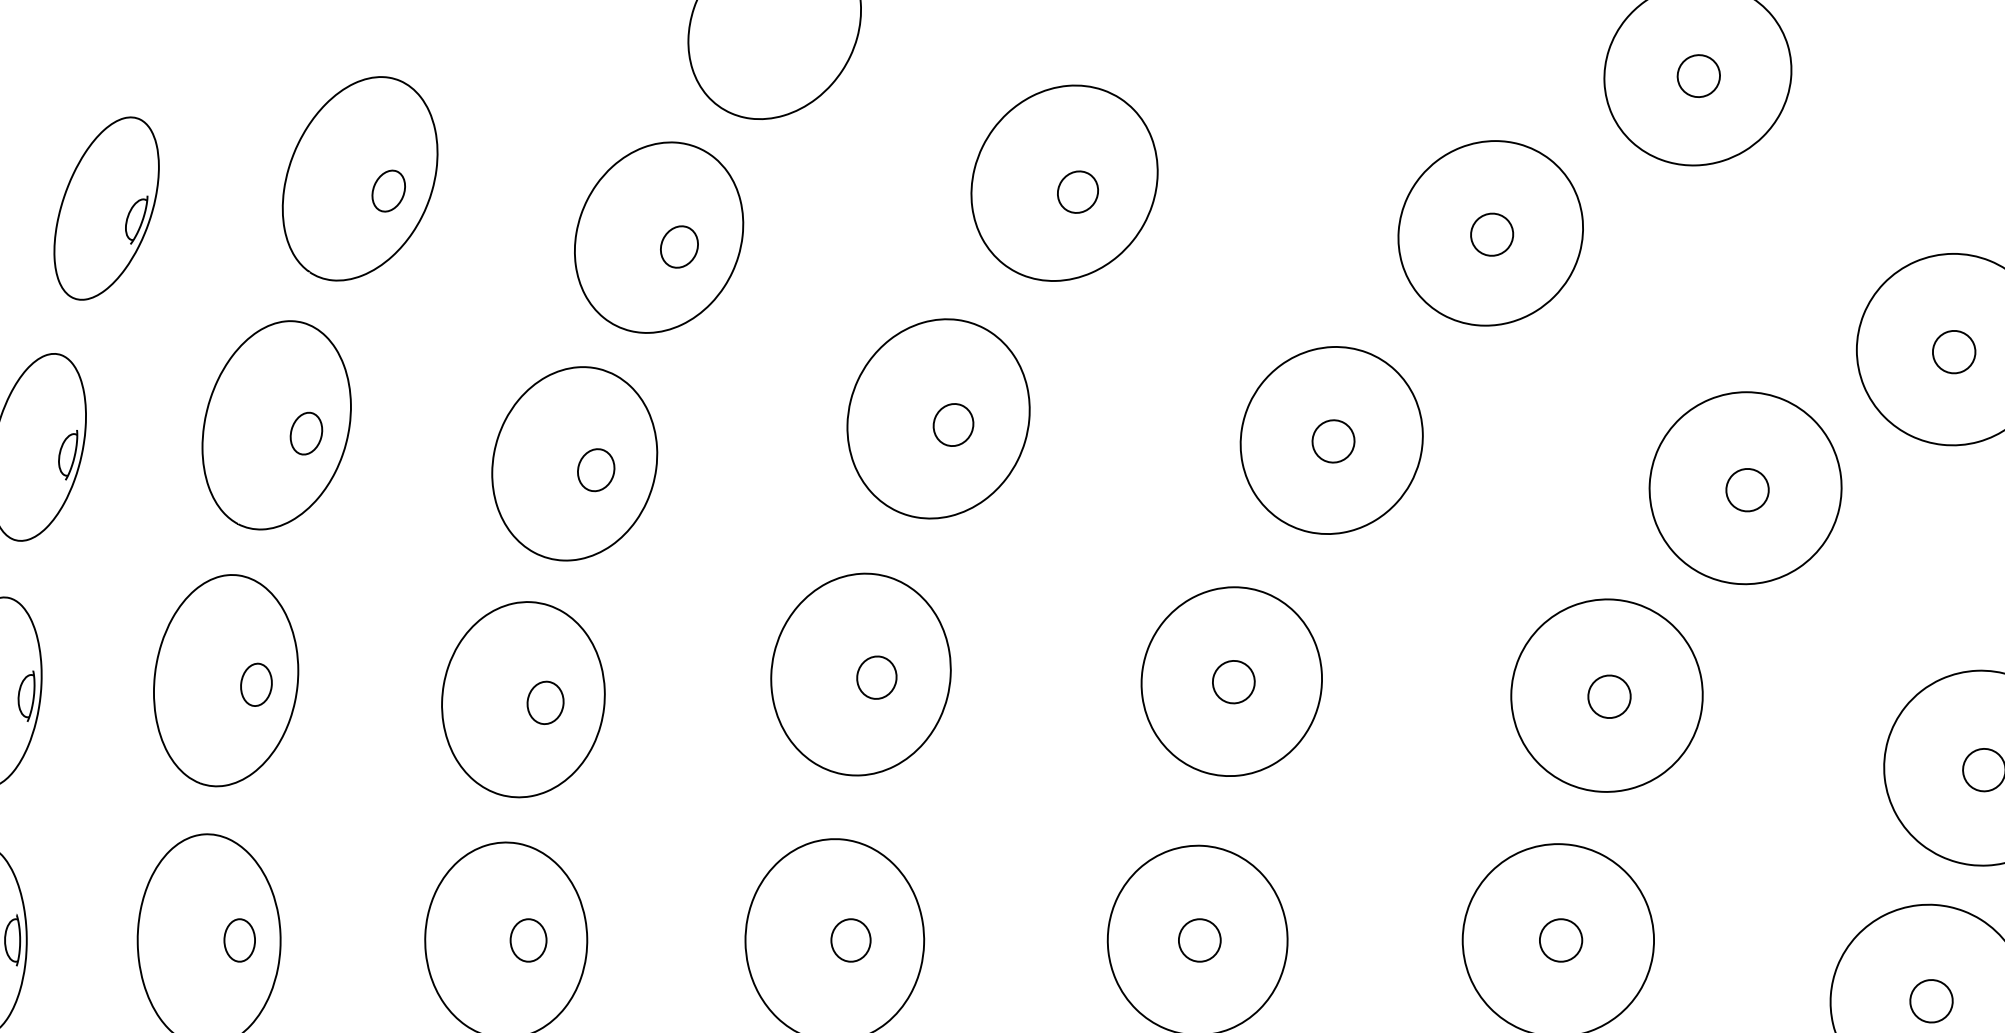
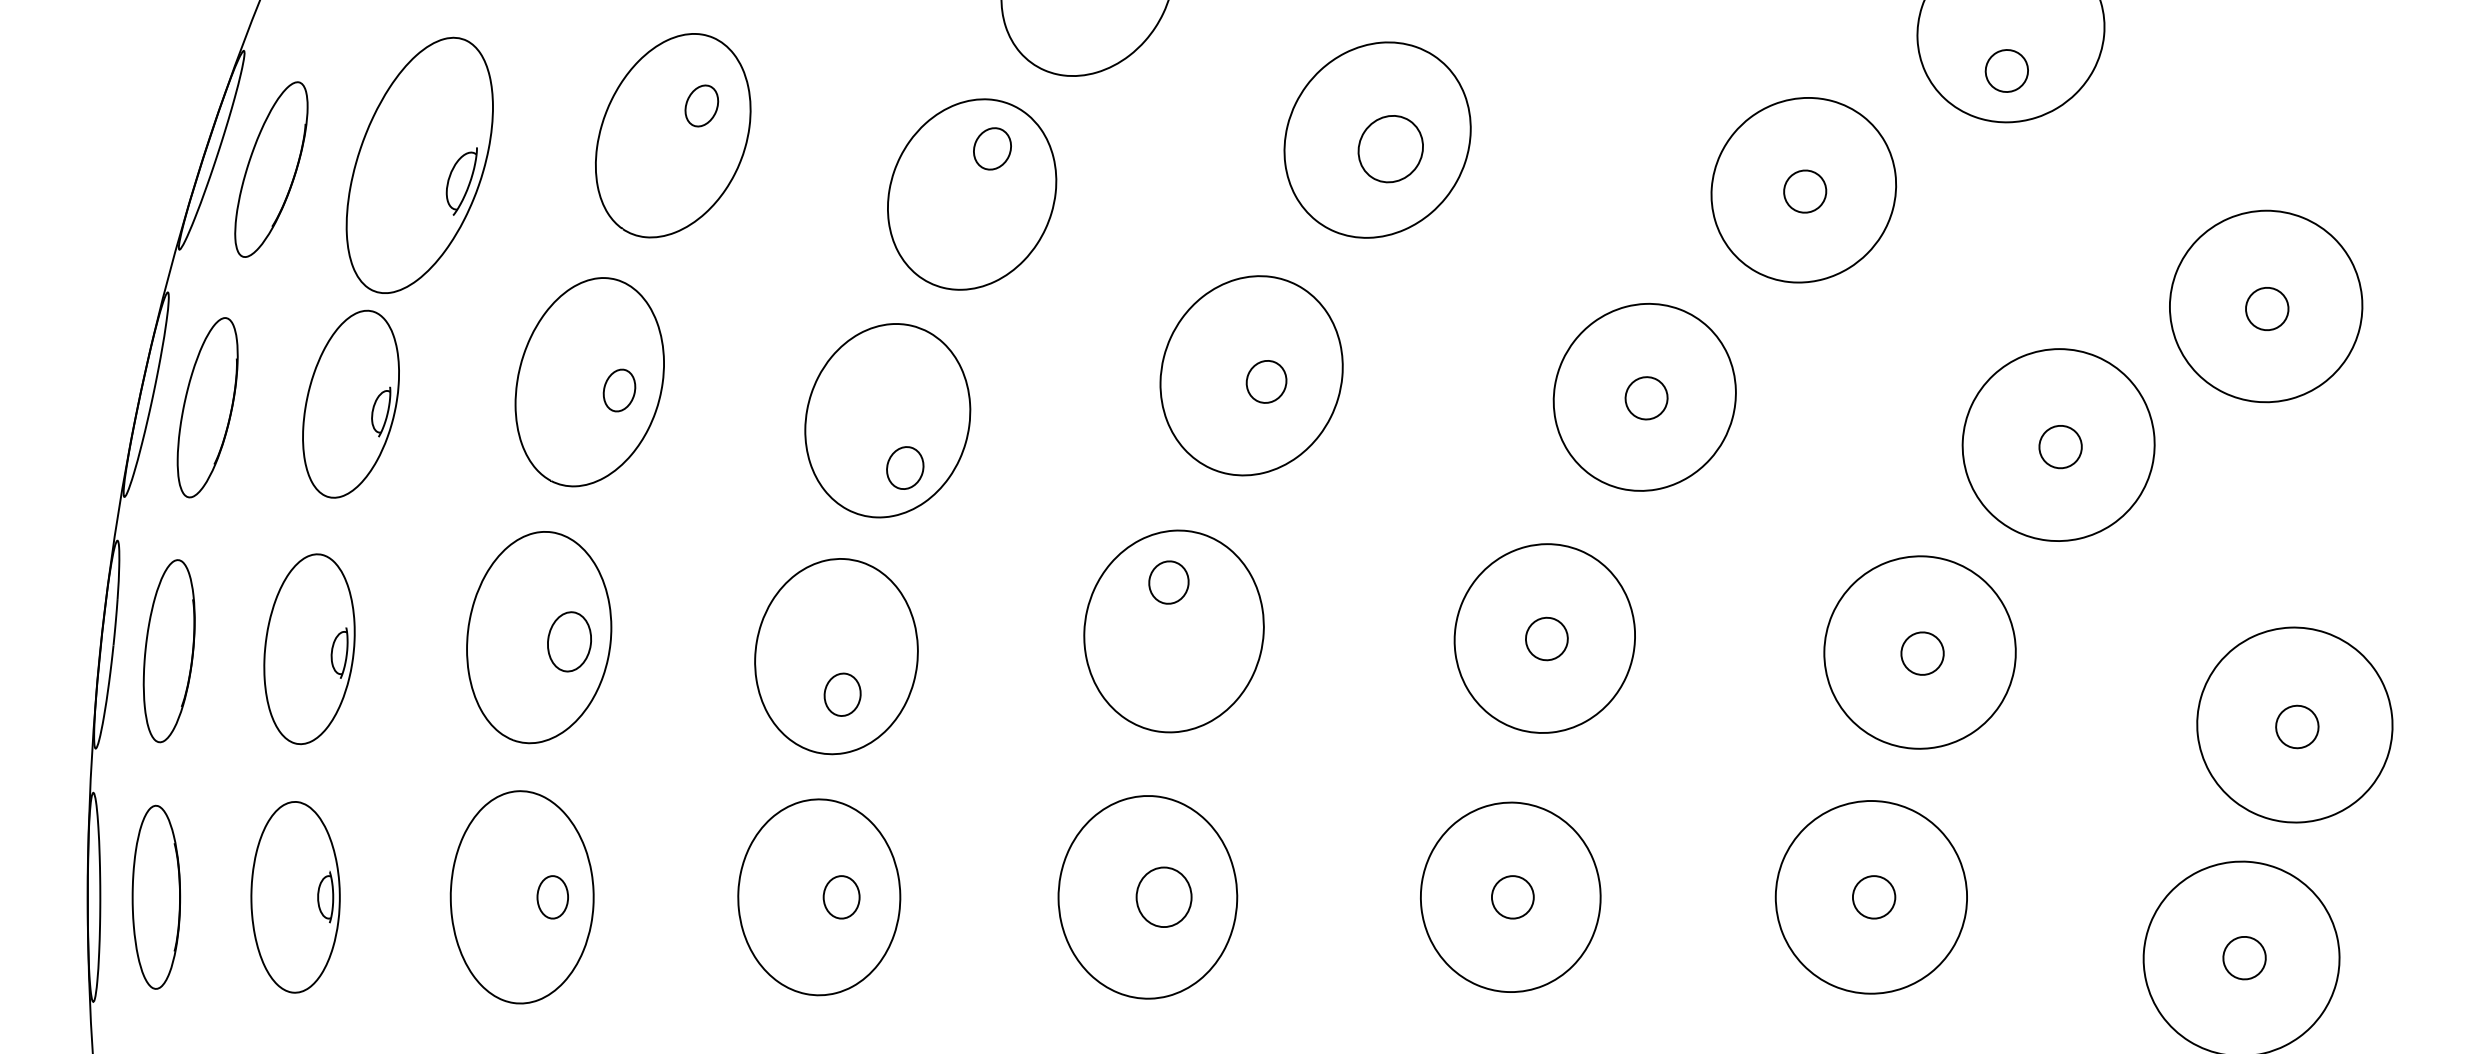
part: (1698, 75) -> (2006, 70), moved
part: (388, 190) -> (701, 105), moved
part: (1078, 191) -> (1391, 148), size x1.6
part: (106, 208) -> (419, 165), size x1.4
part: (679, 246) -> (992, 148), moved
part: (596, 469) -> (905, 467), moved
part: (876, 677) -> (1168, 582), moved
part: (256, 684) -> (569, 641), size x1.4
part: (545, 702) -> (842, 694), moved
part: (850, 940) -> (1163, 897), size x1.4

